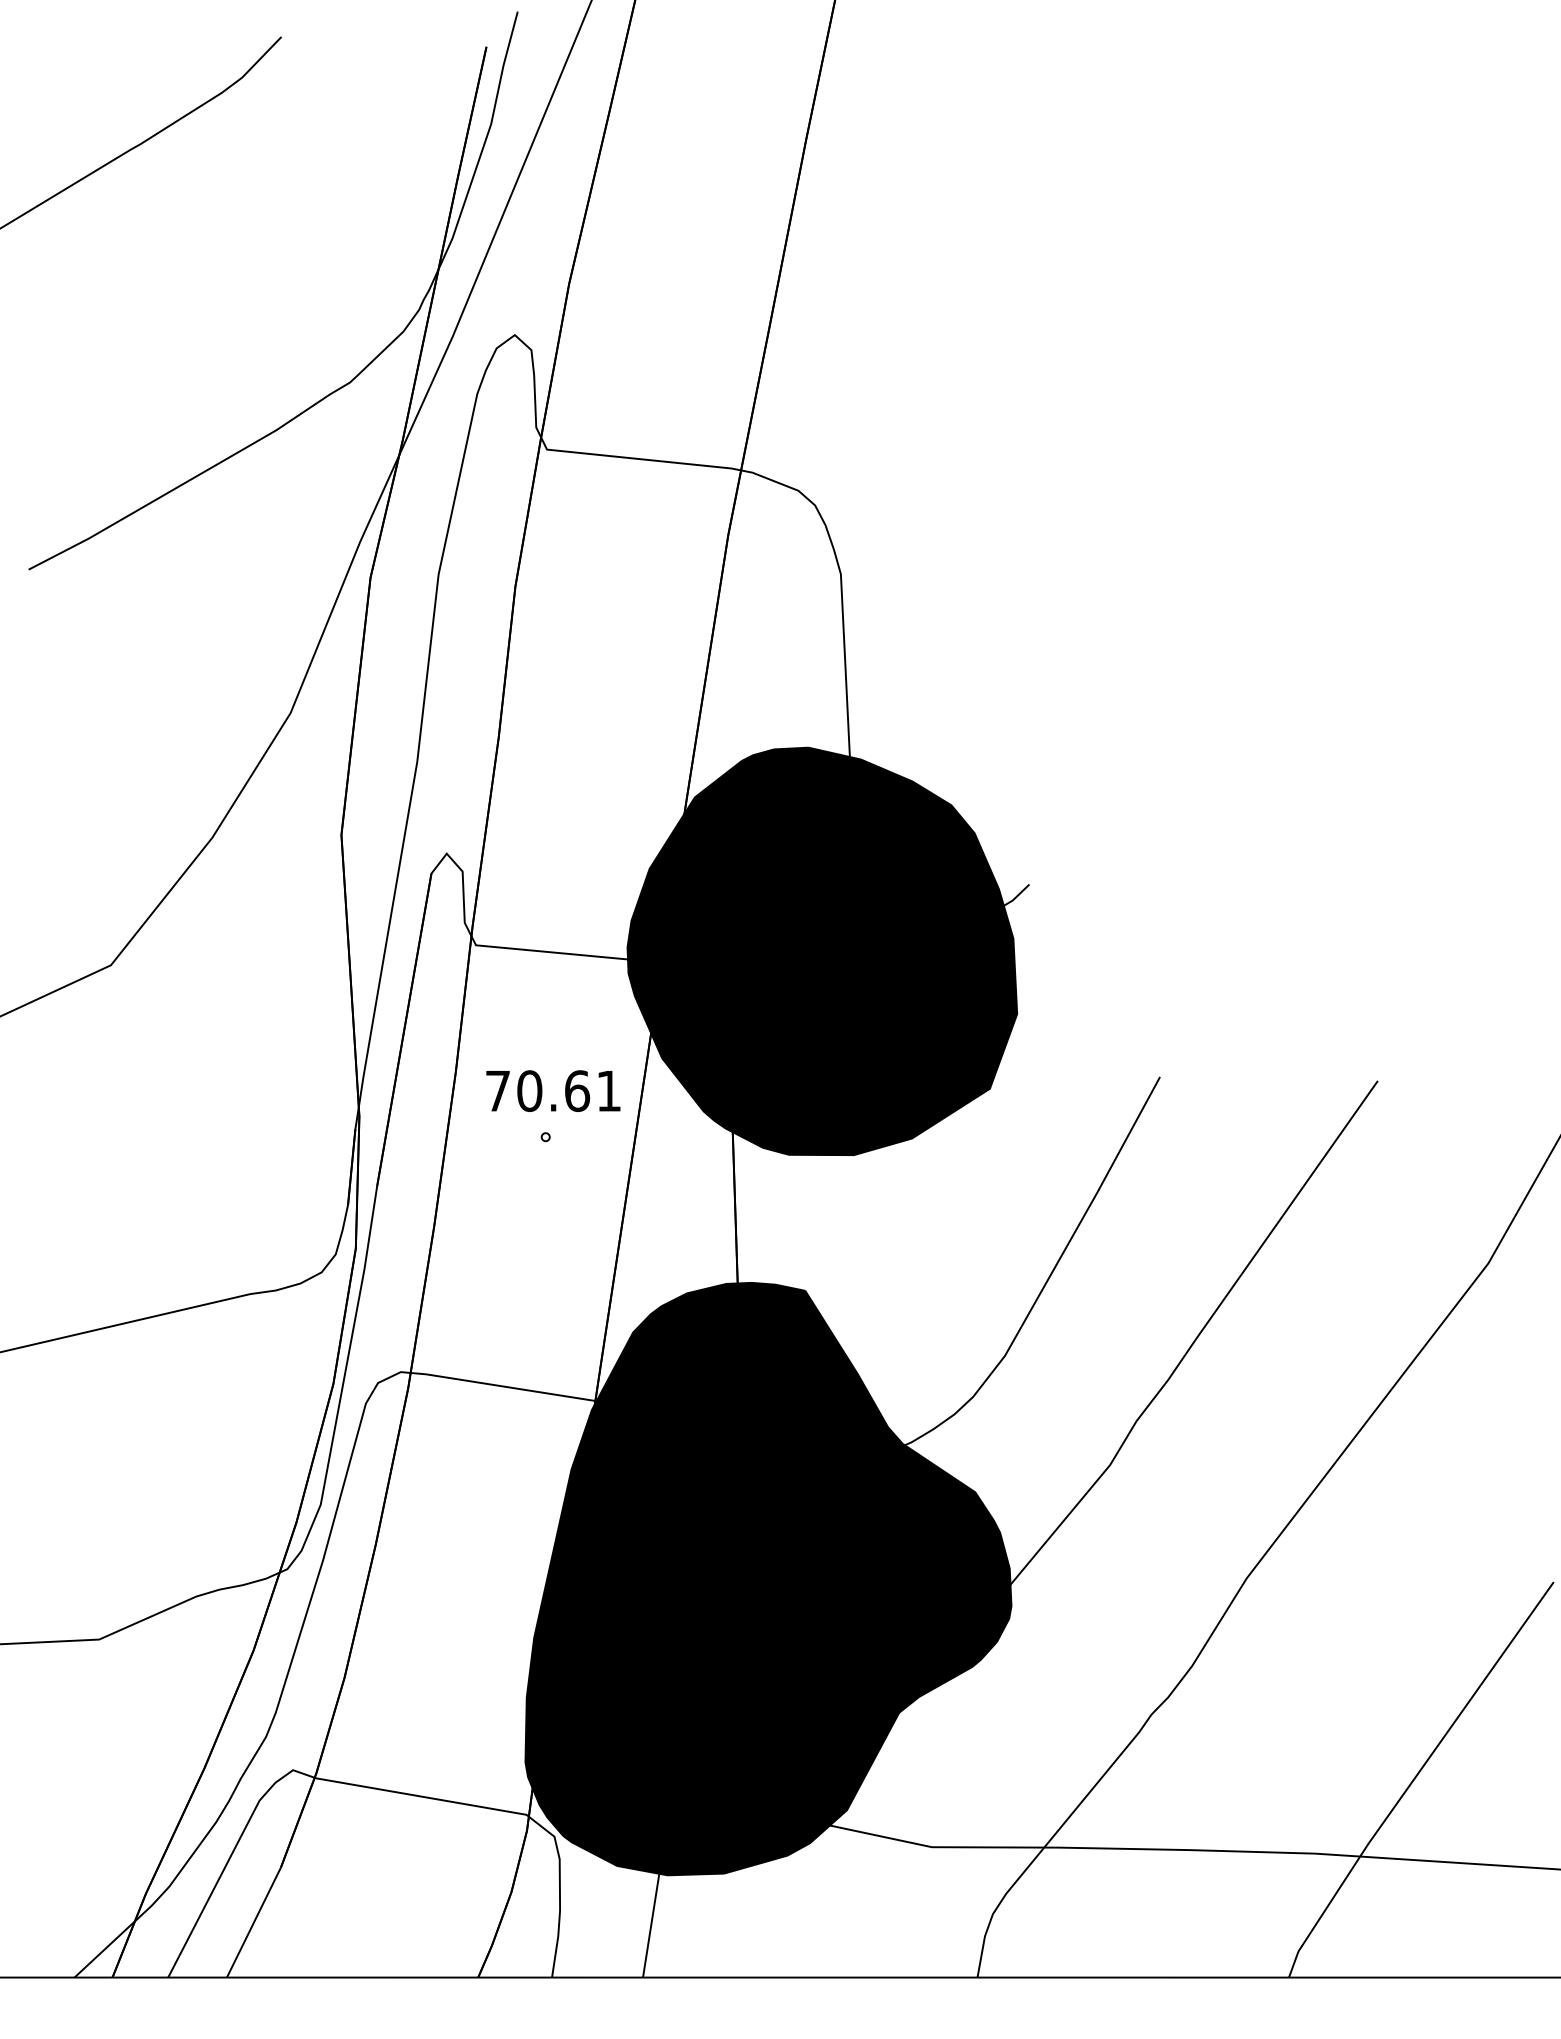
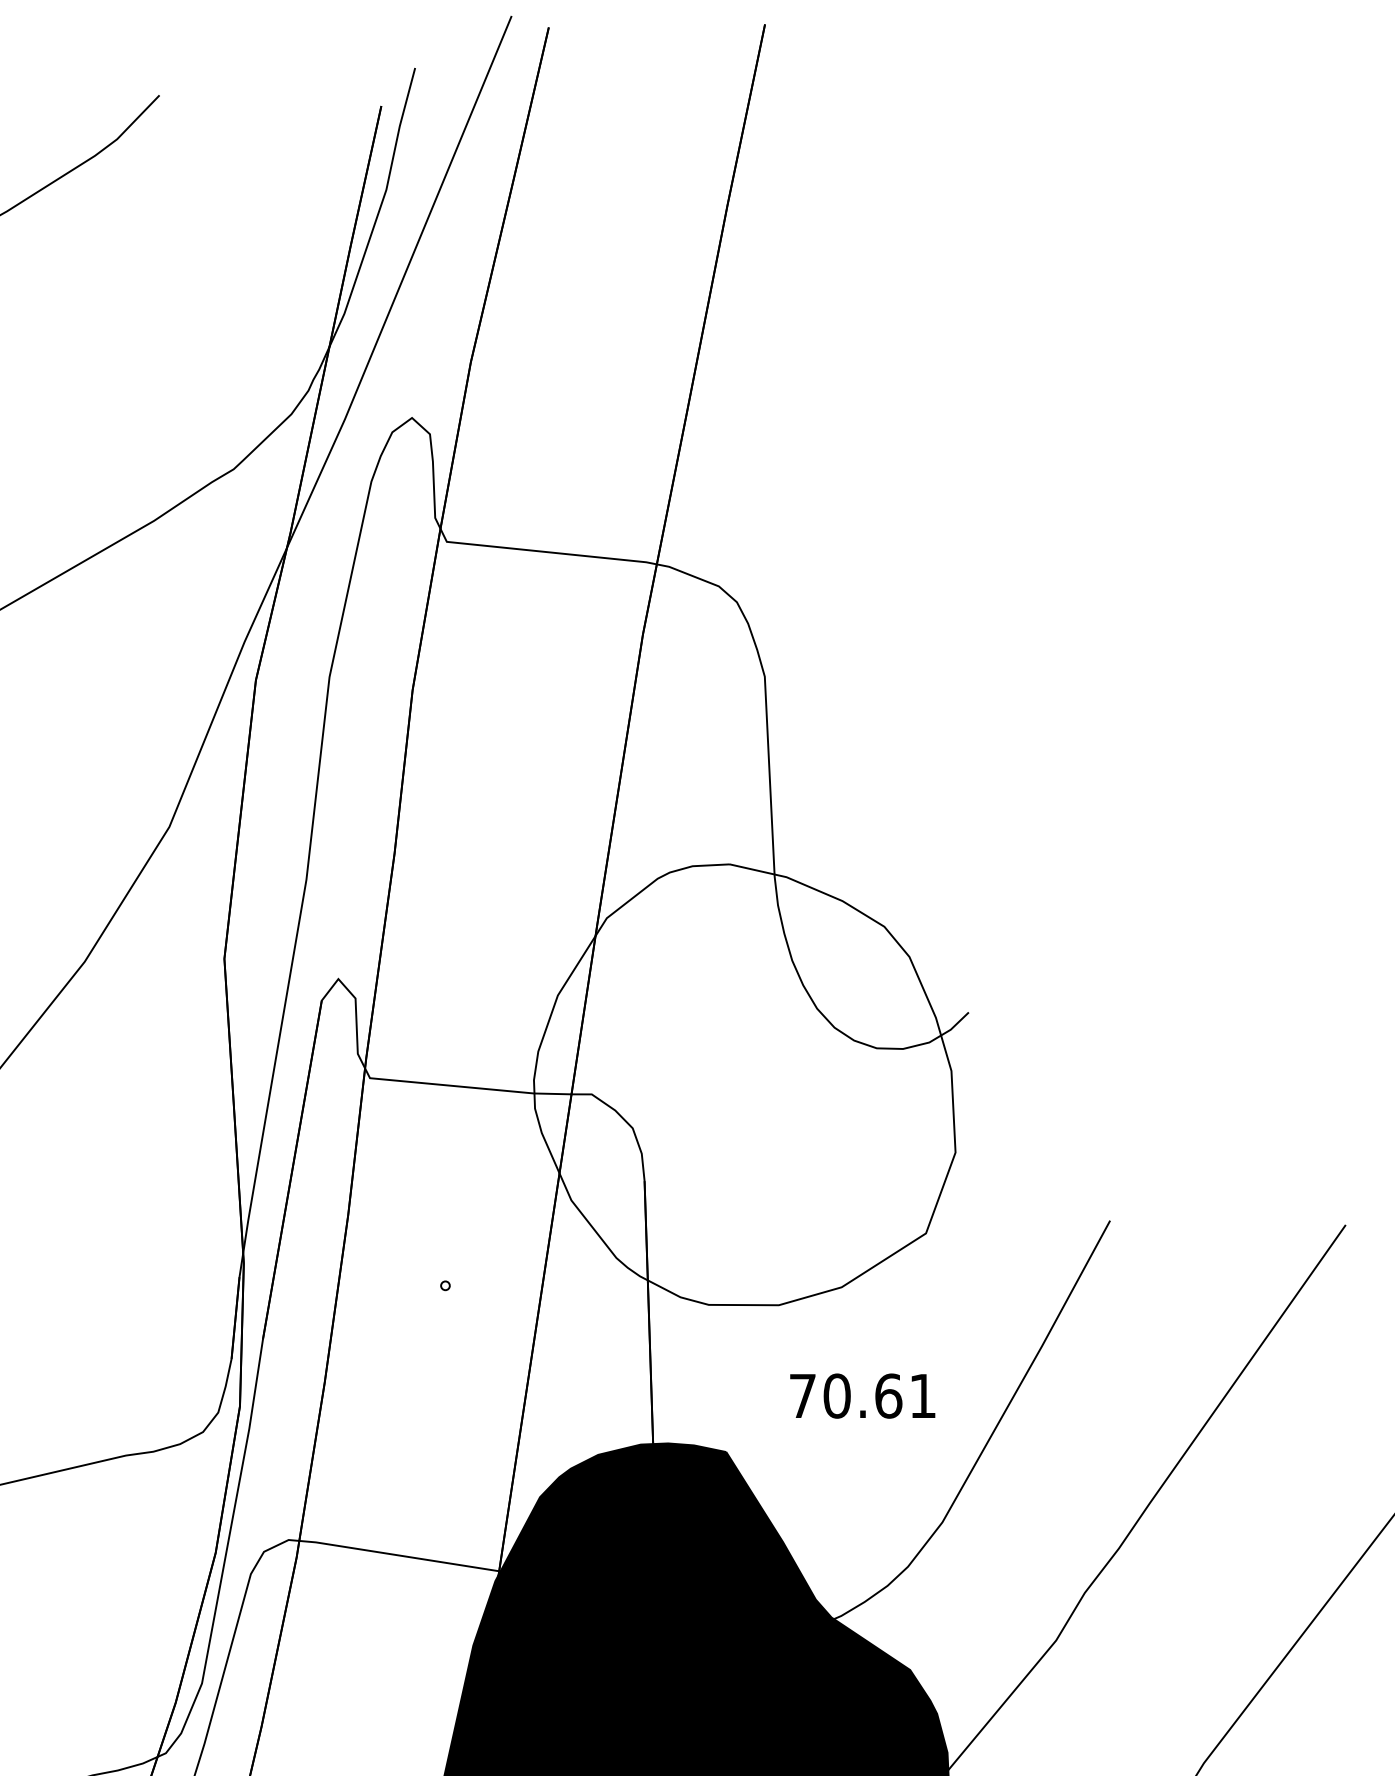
fill: (822, 951) -> (744, 1084), removed
text: (553, 1090) -> (862, 1395), moved

